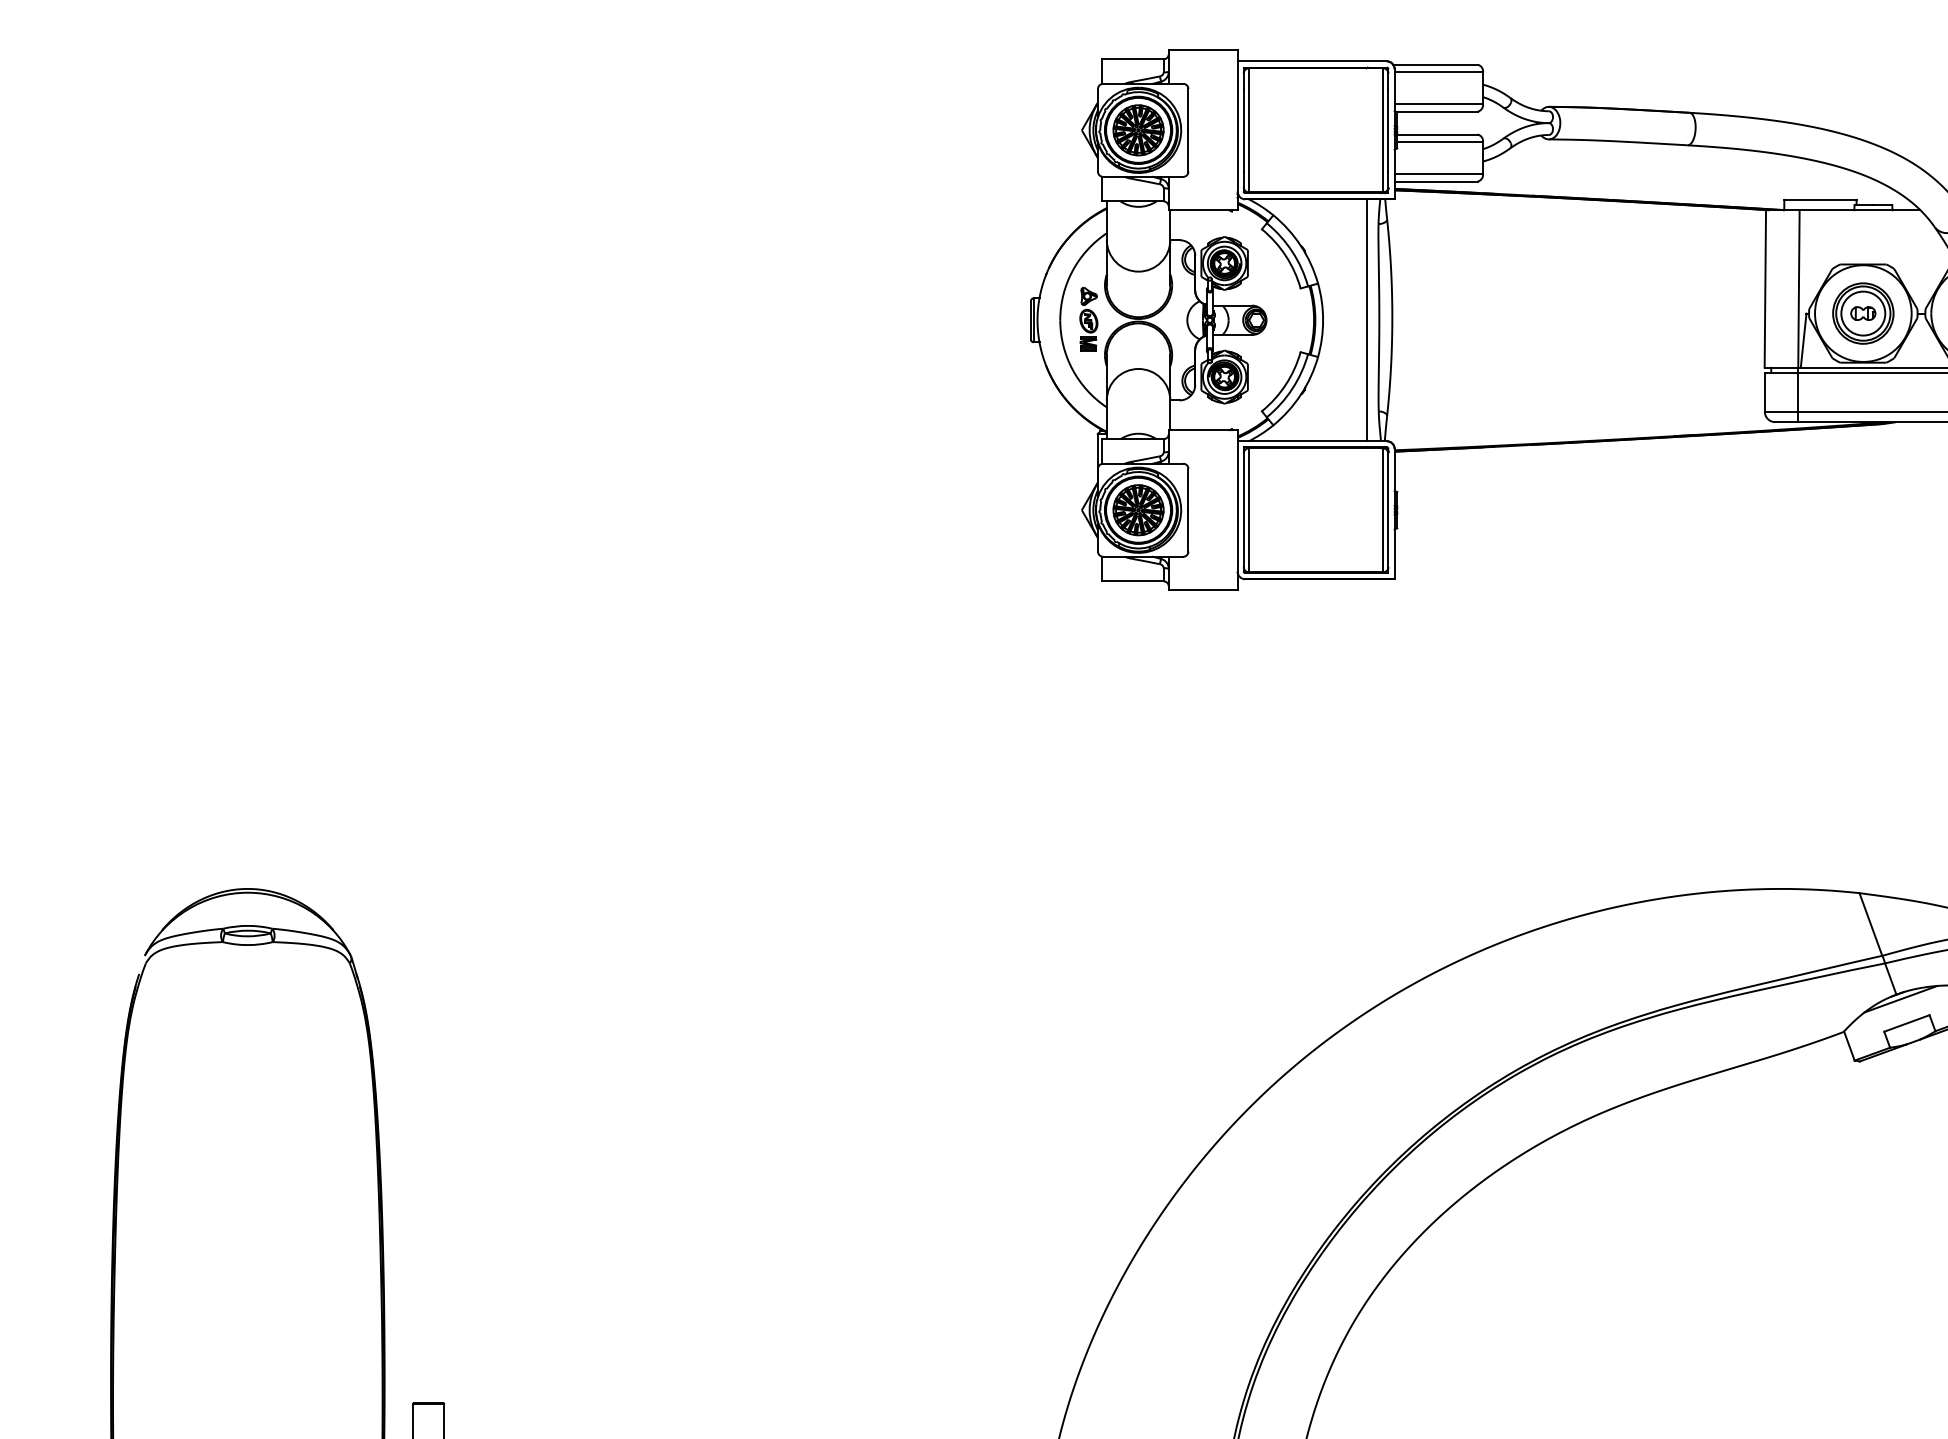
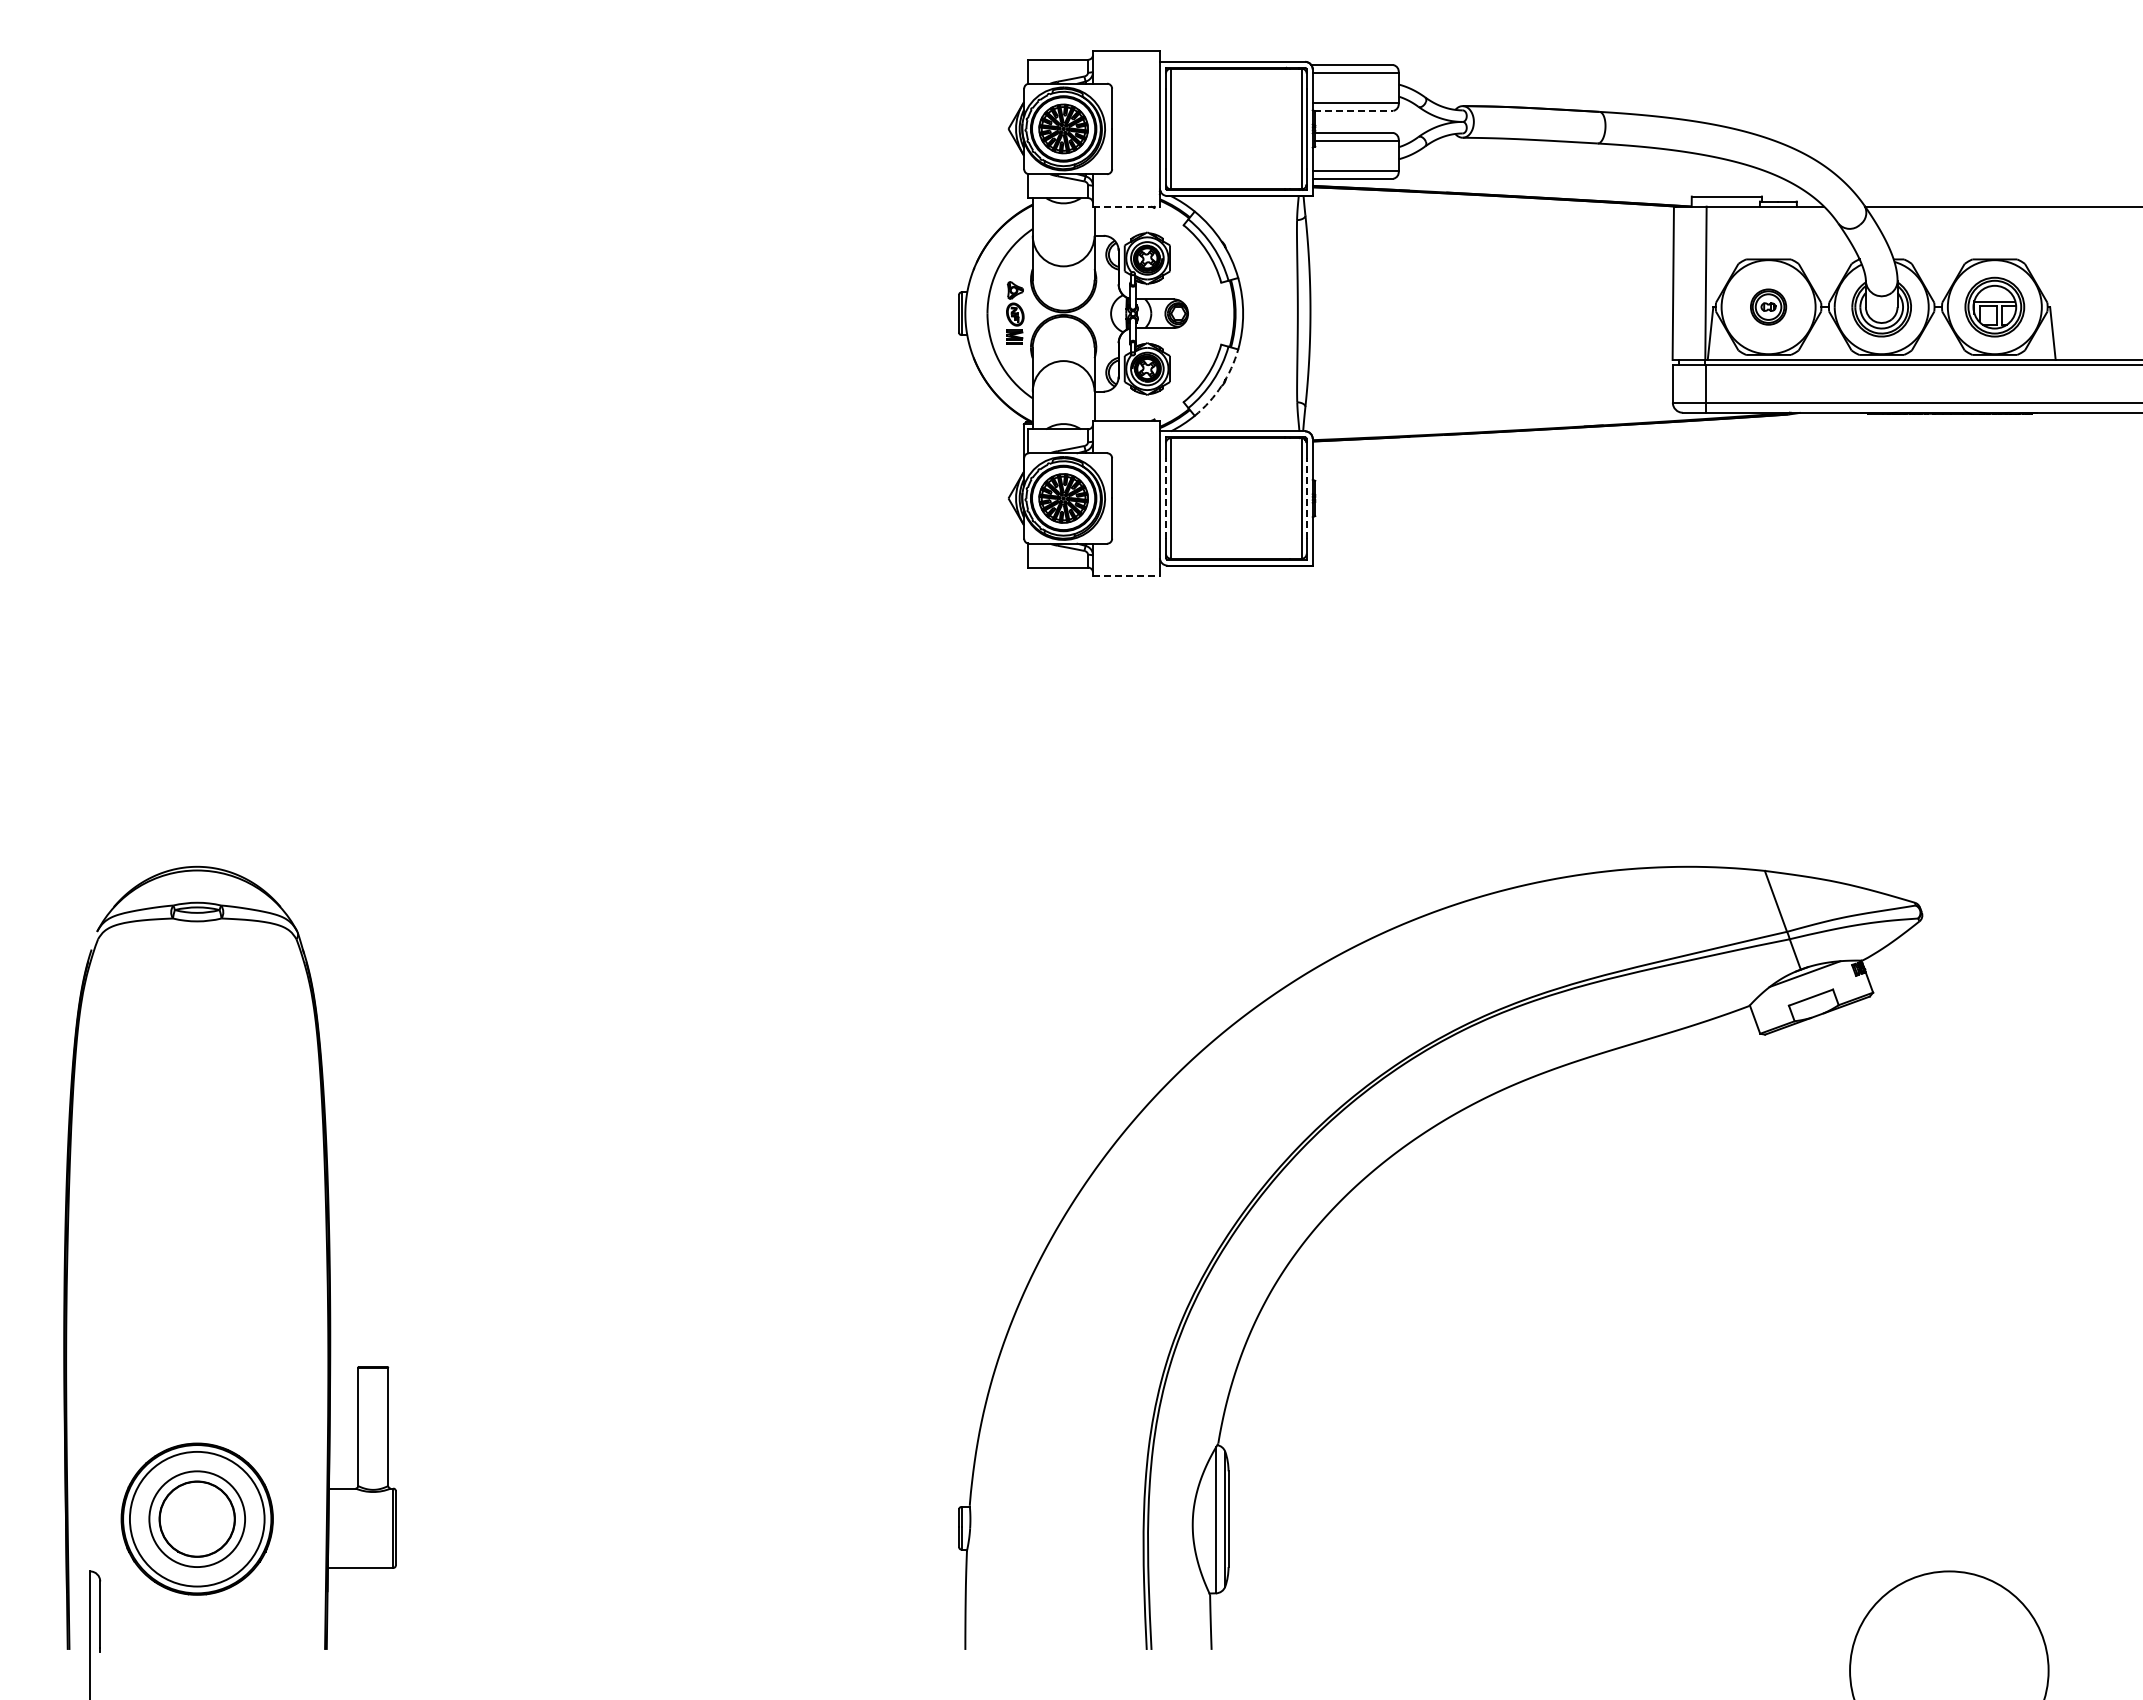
line: (1436, 111) -> (1353, 110), solid -> dashed
line: (1203, 210) -> (1126, 206), solid -> dashed
part: (1863, 312) -> (1768, 306), size x0.6
line: (1366, 320) -> (1285, 313), removed
arc: (1300, 394) -> (1221, 385), solid -> dashed
line: (1243, 509) -> (1165, 497), solid -> dashed
line: (1388, 509) -> (1306, 497), solid -> dashed
line: (1203, 590) -> (1126, 576), solid -> dashed

